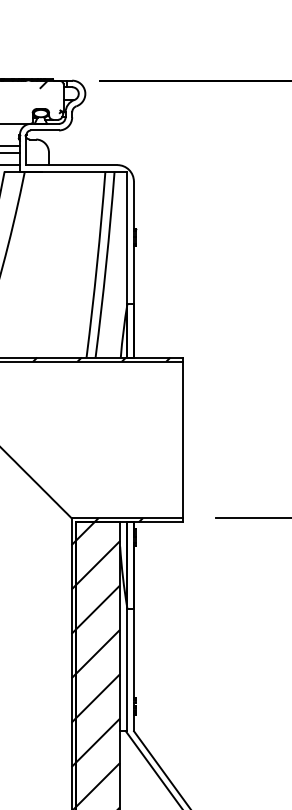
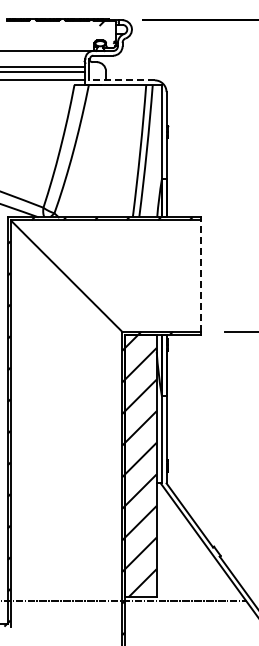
line: (72, 165) -> (122, 80), solid -> dashed
line: (183, 439) -> (201, 275), solid -> dashed

